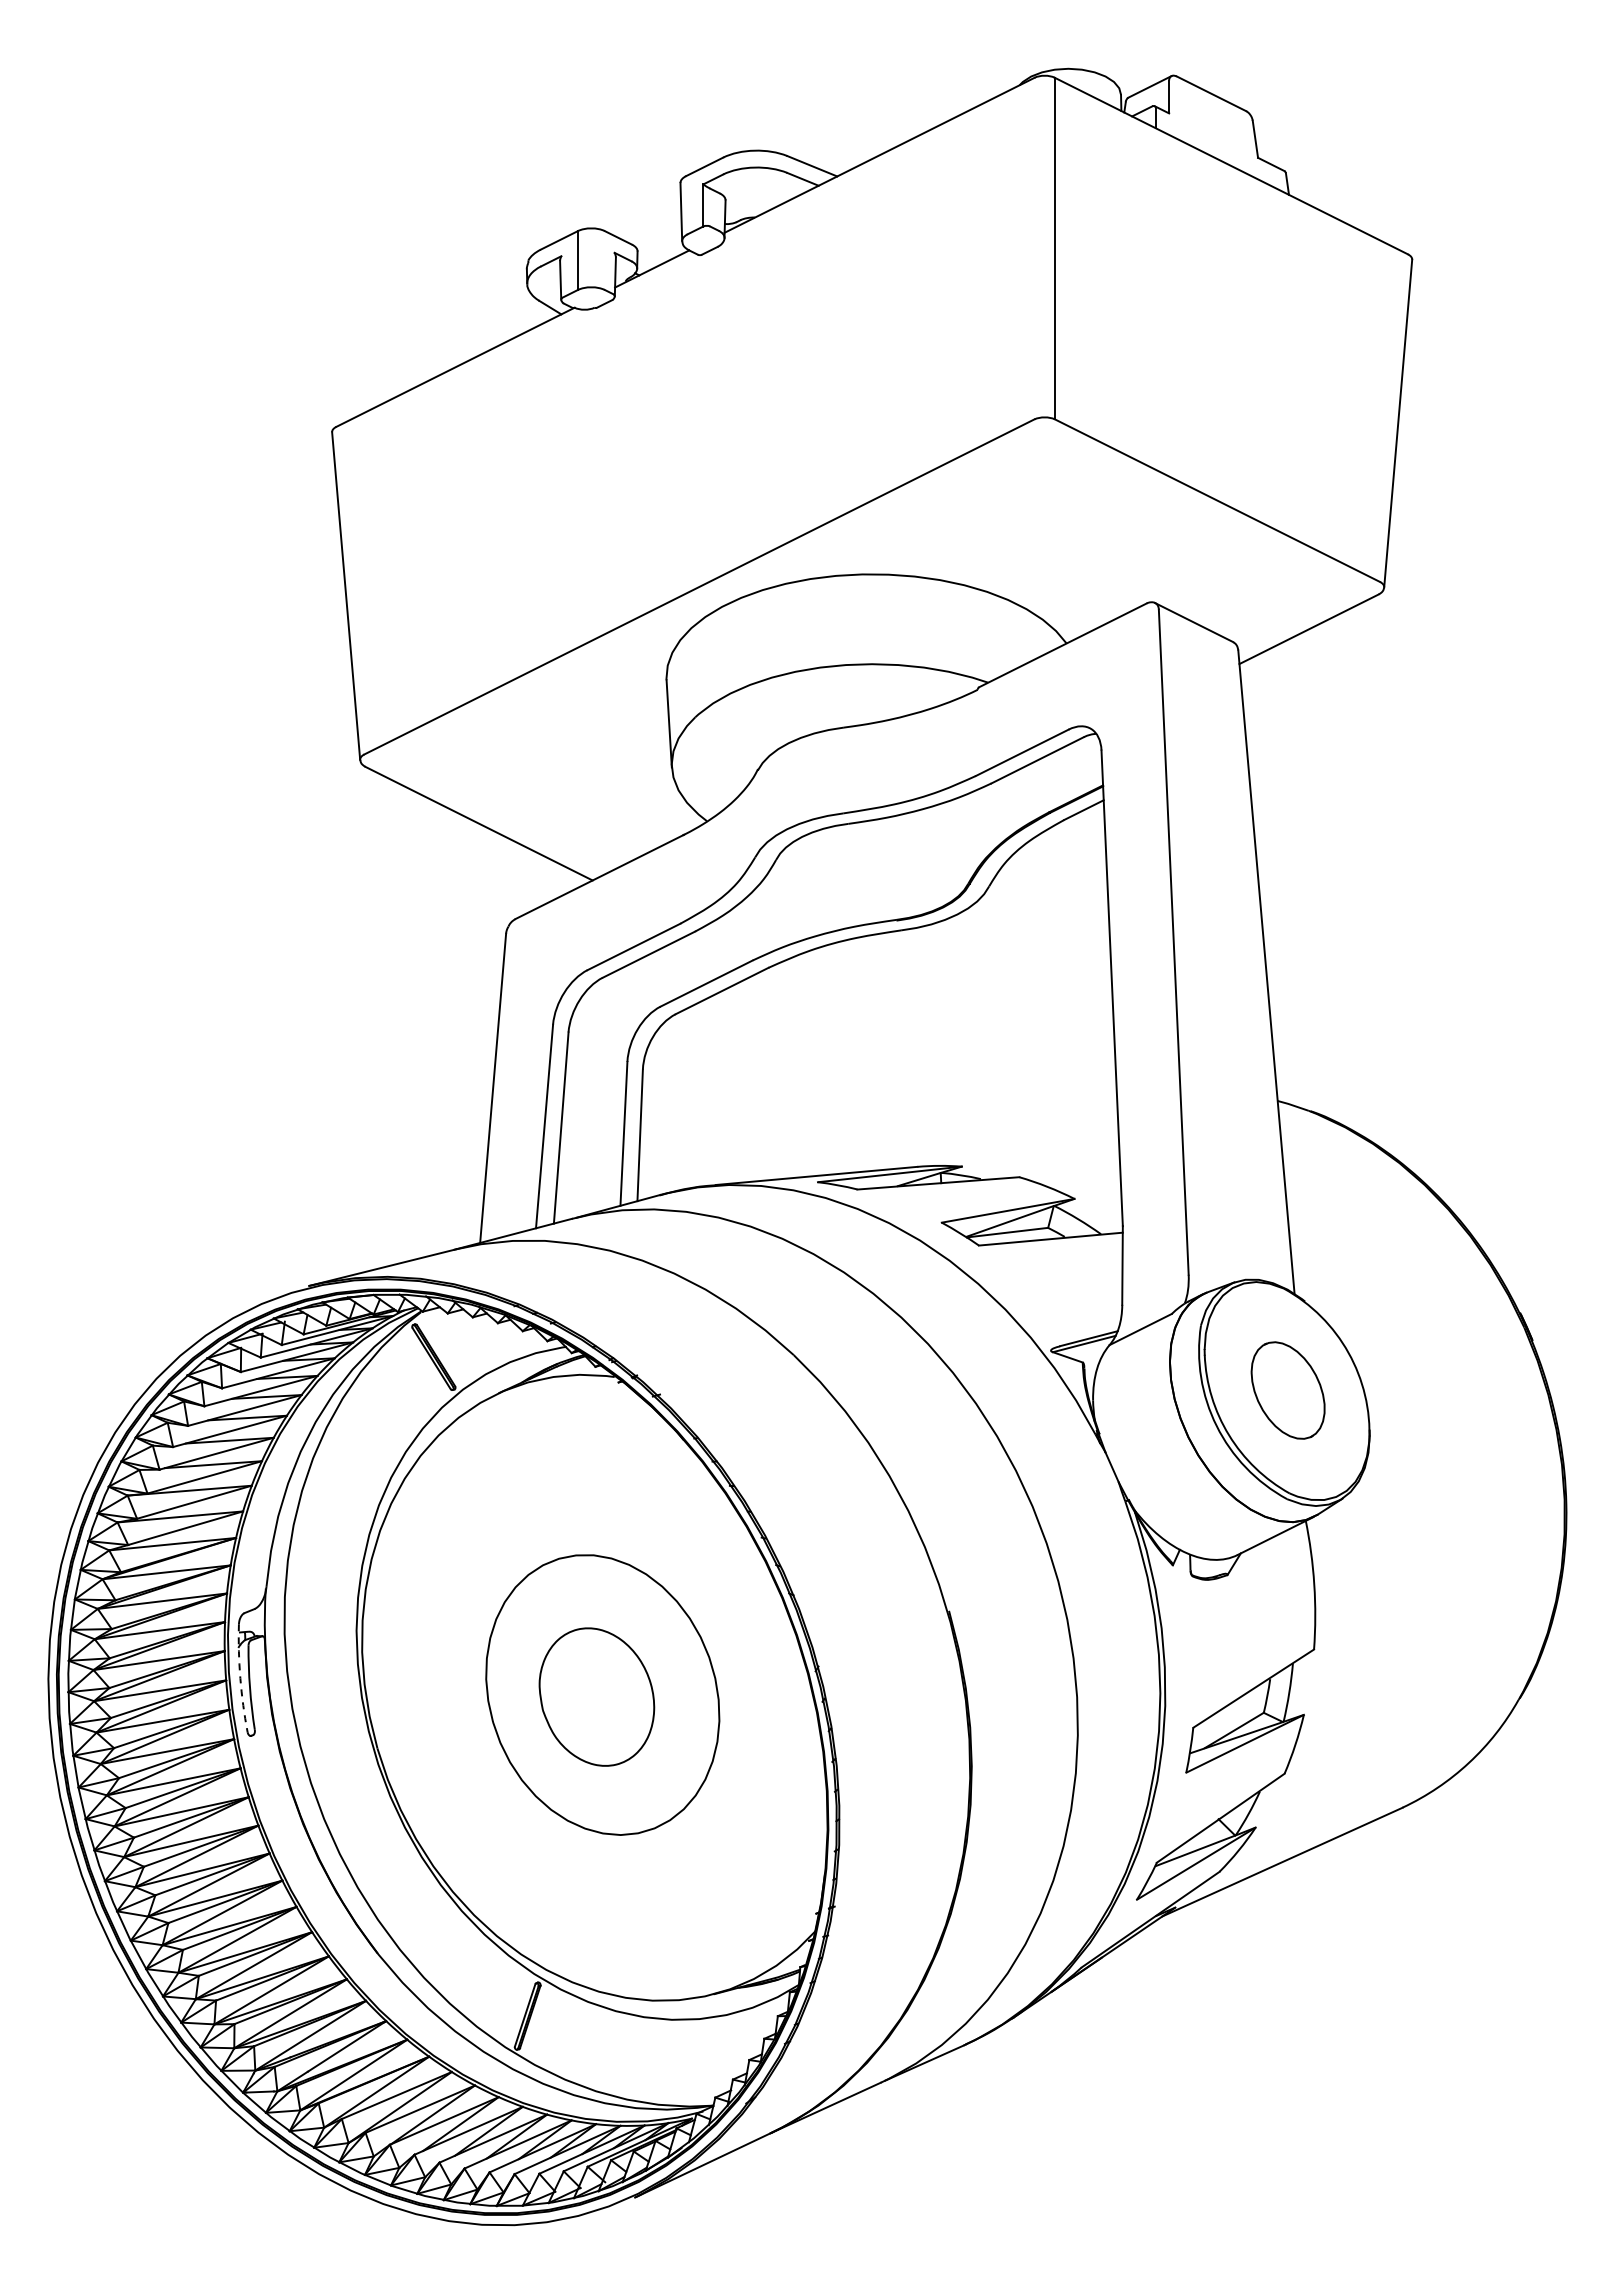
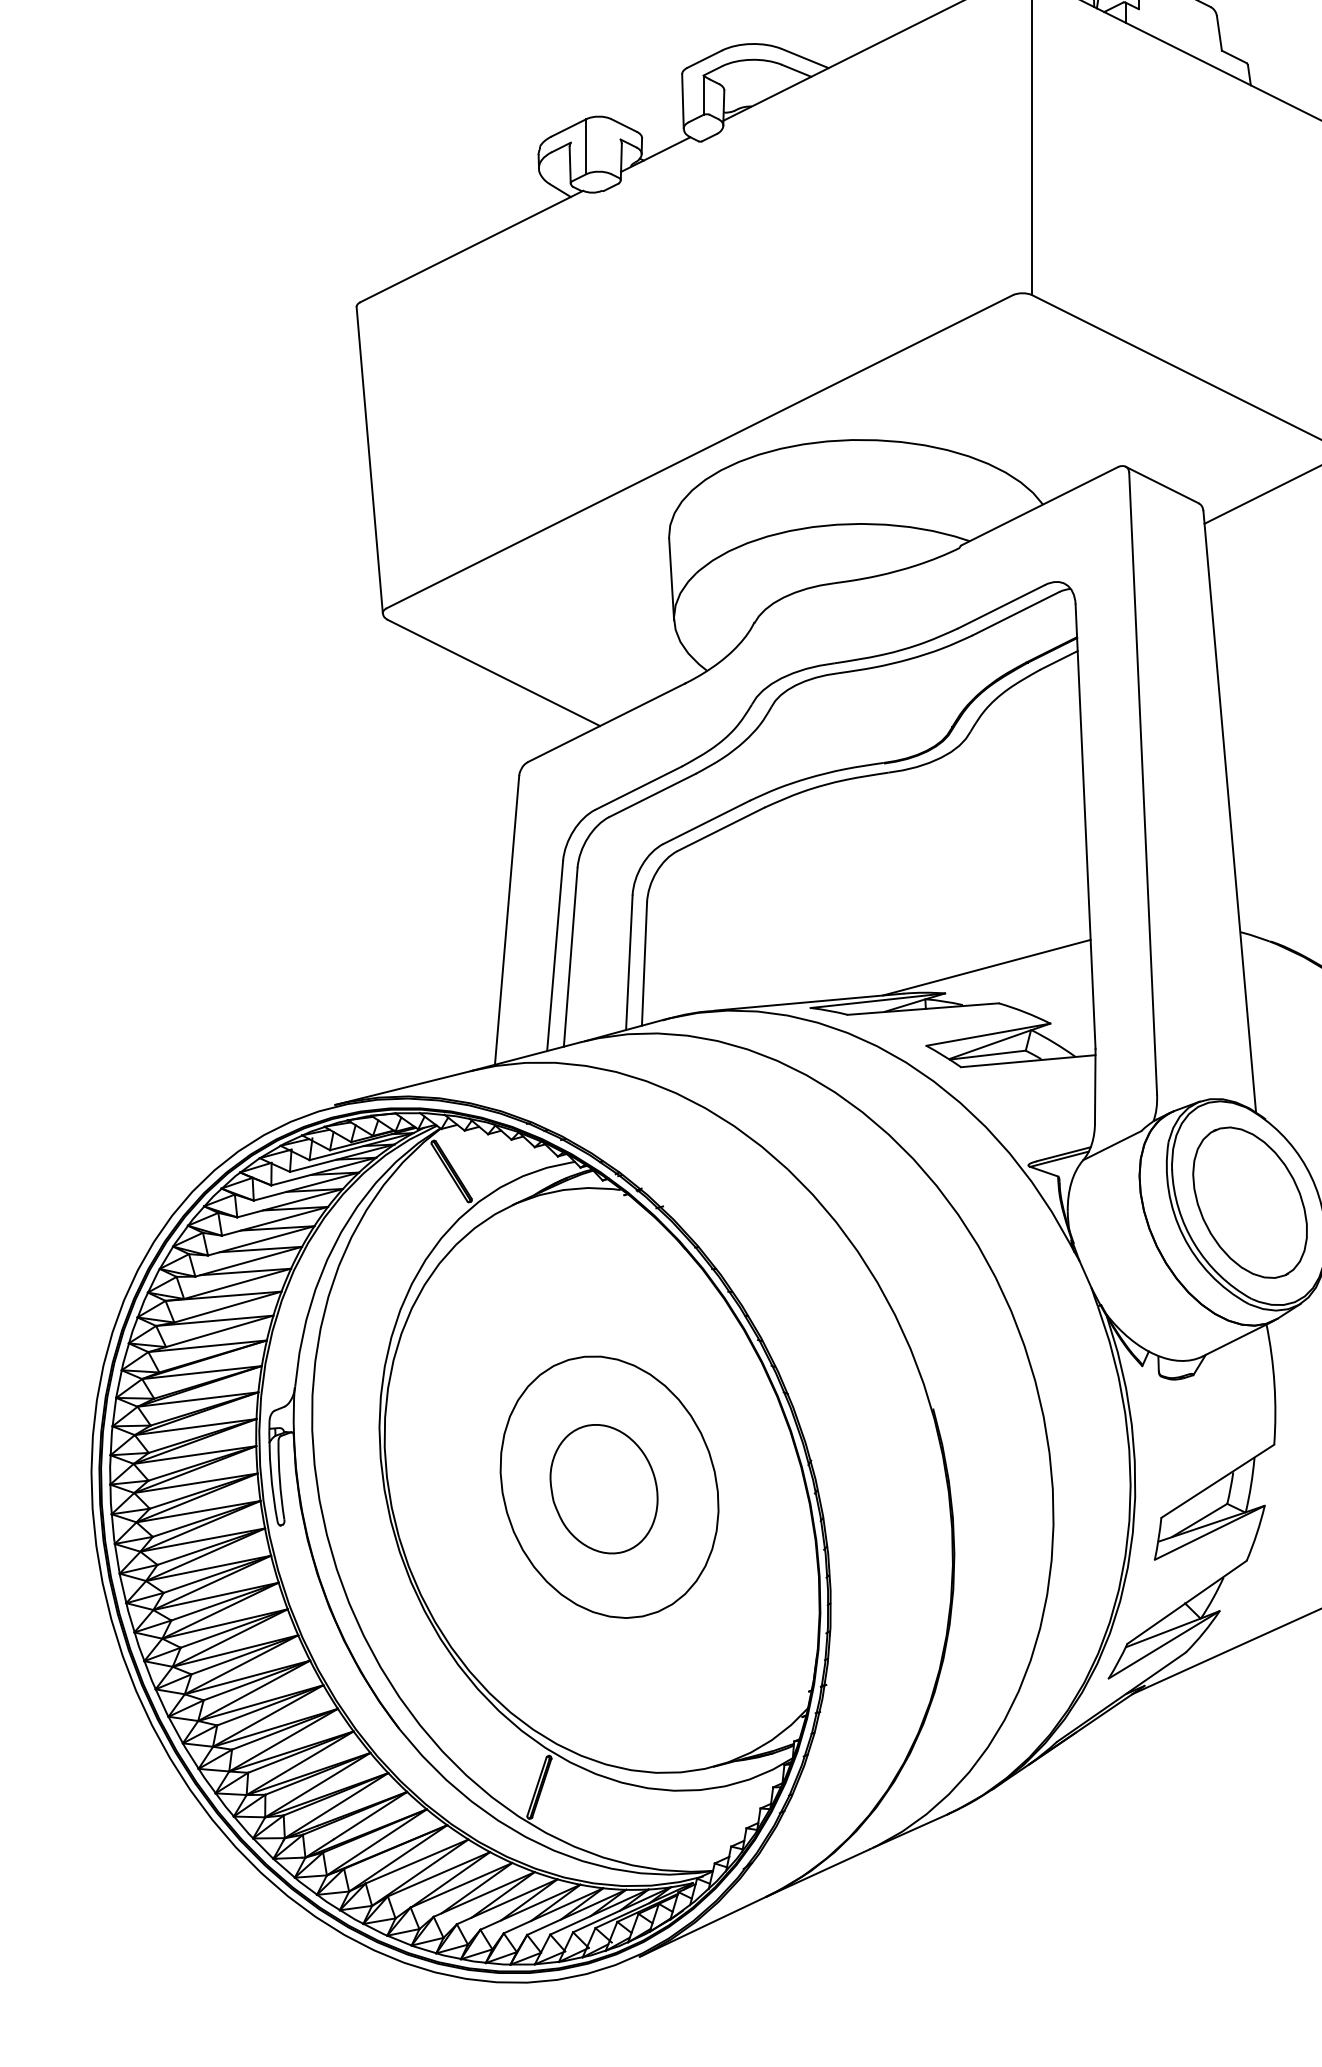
line: (1006, 1138) -> (986, 967), added
part: (1287, 1390) -> (1249, 1202), size x1.67
arc: (240, 1678) -> (271, 1471), dashed -> solid

